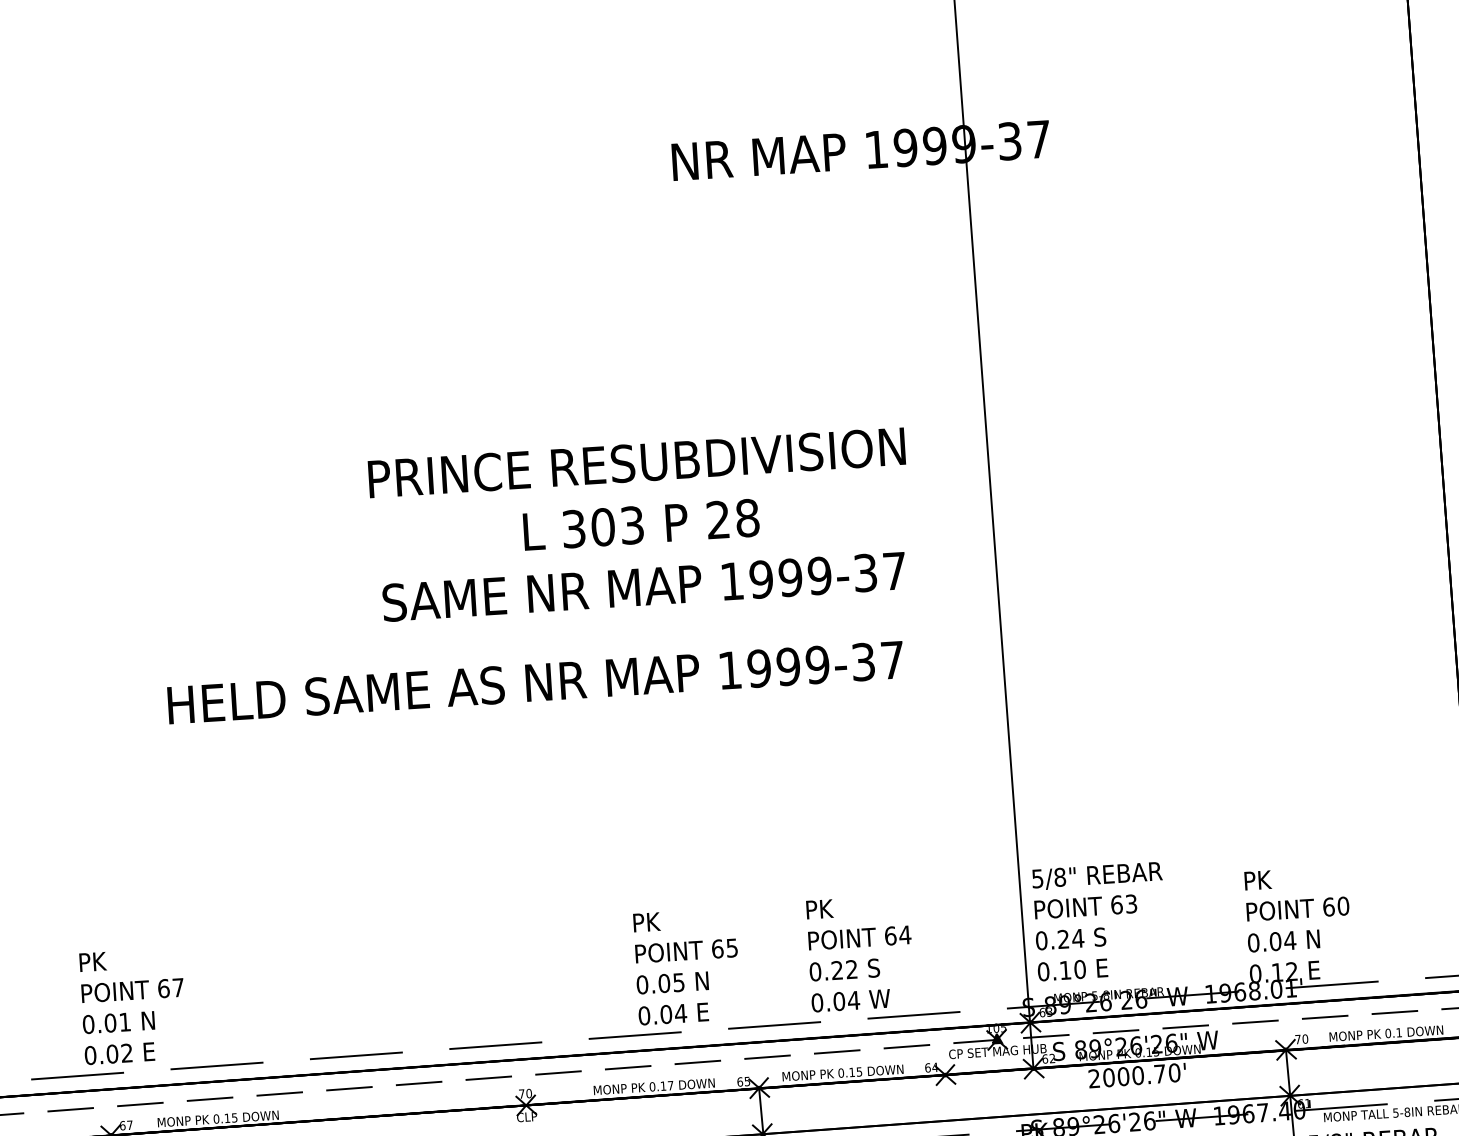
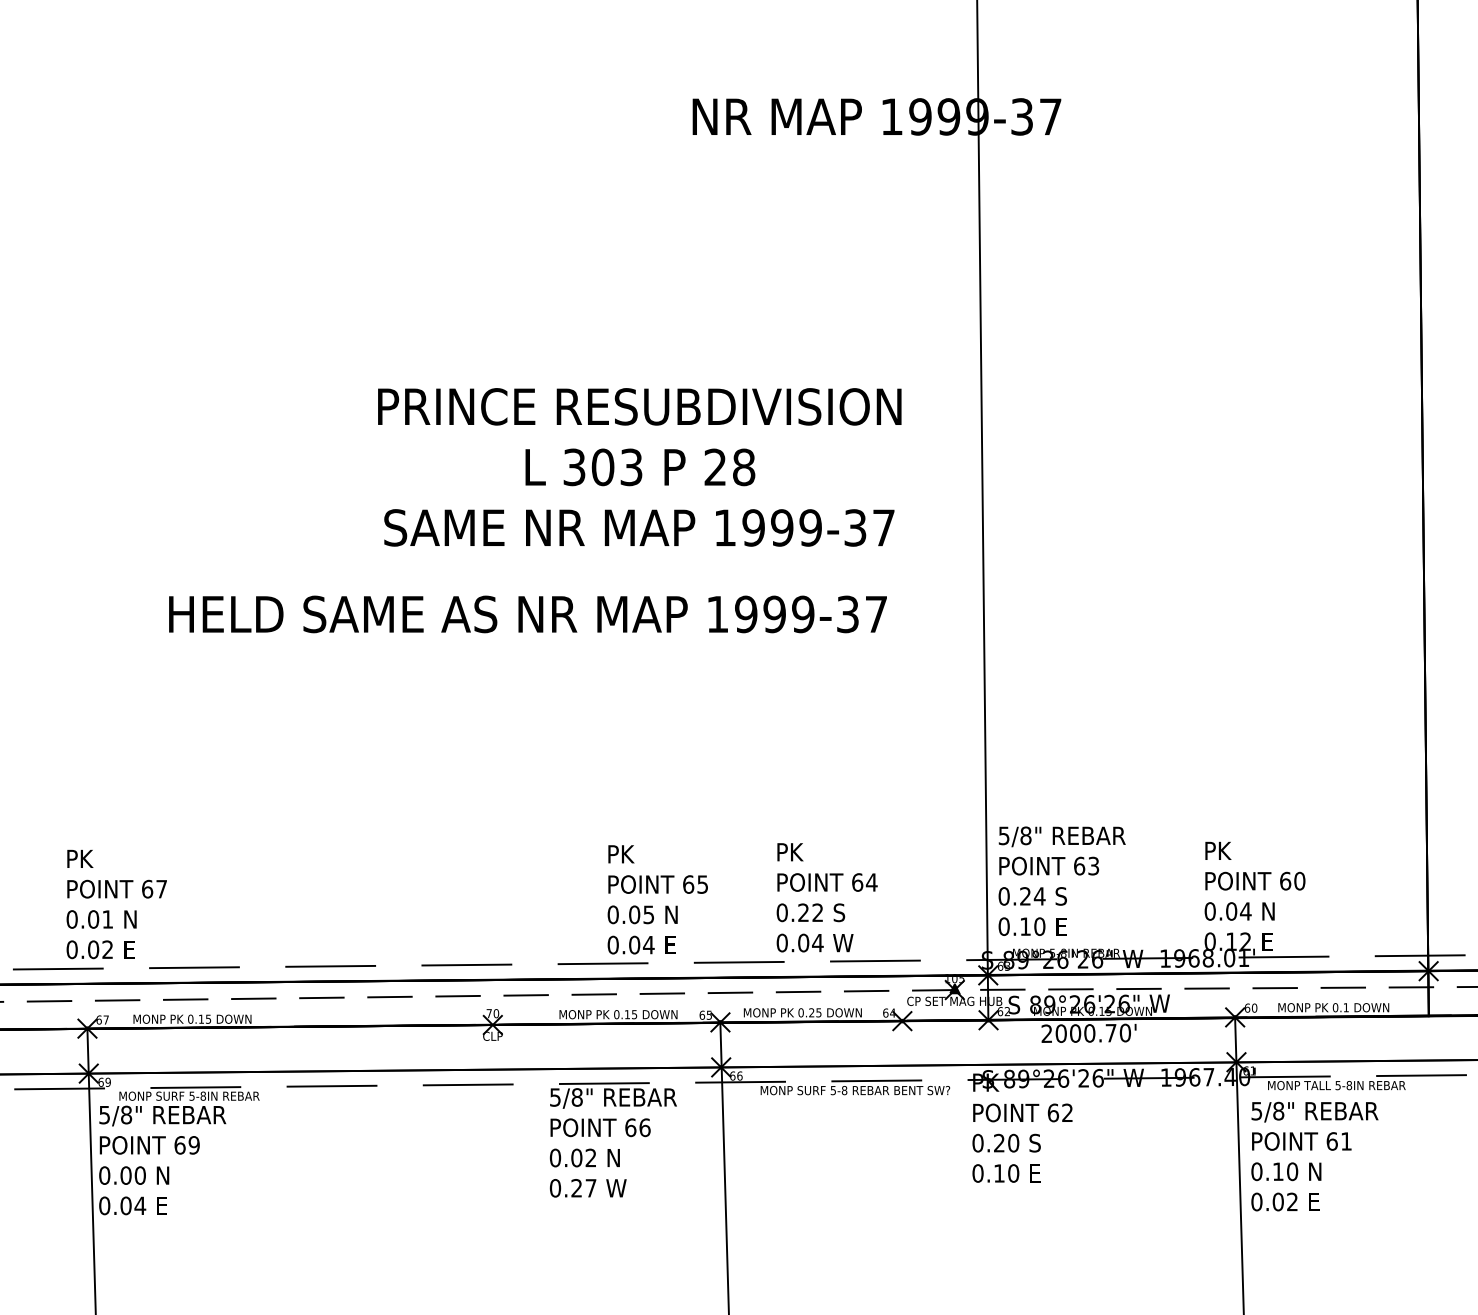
text: (1298, 1038) -> (1247, 1007), 70 -> 60
text: (851, 1072) -> (811, 1012), 0.15 -> 0.25
text: (670, 1085) -> (634, 1014), 0.17 -> 0.15

